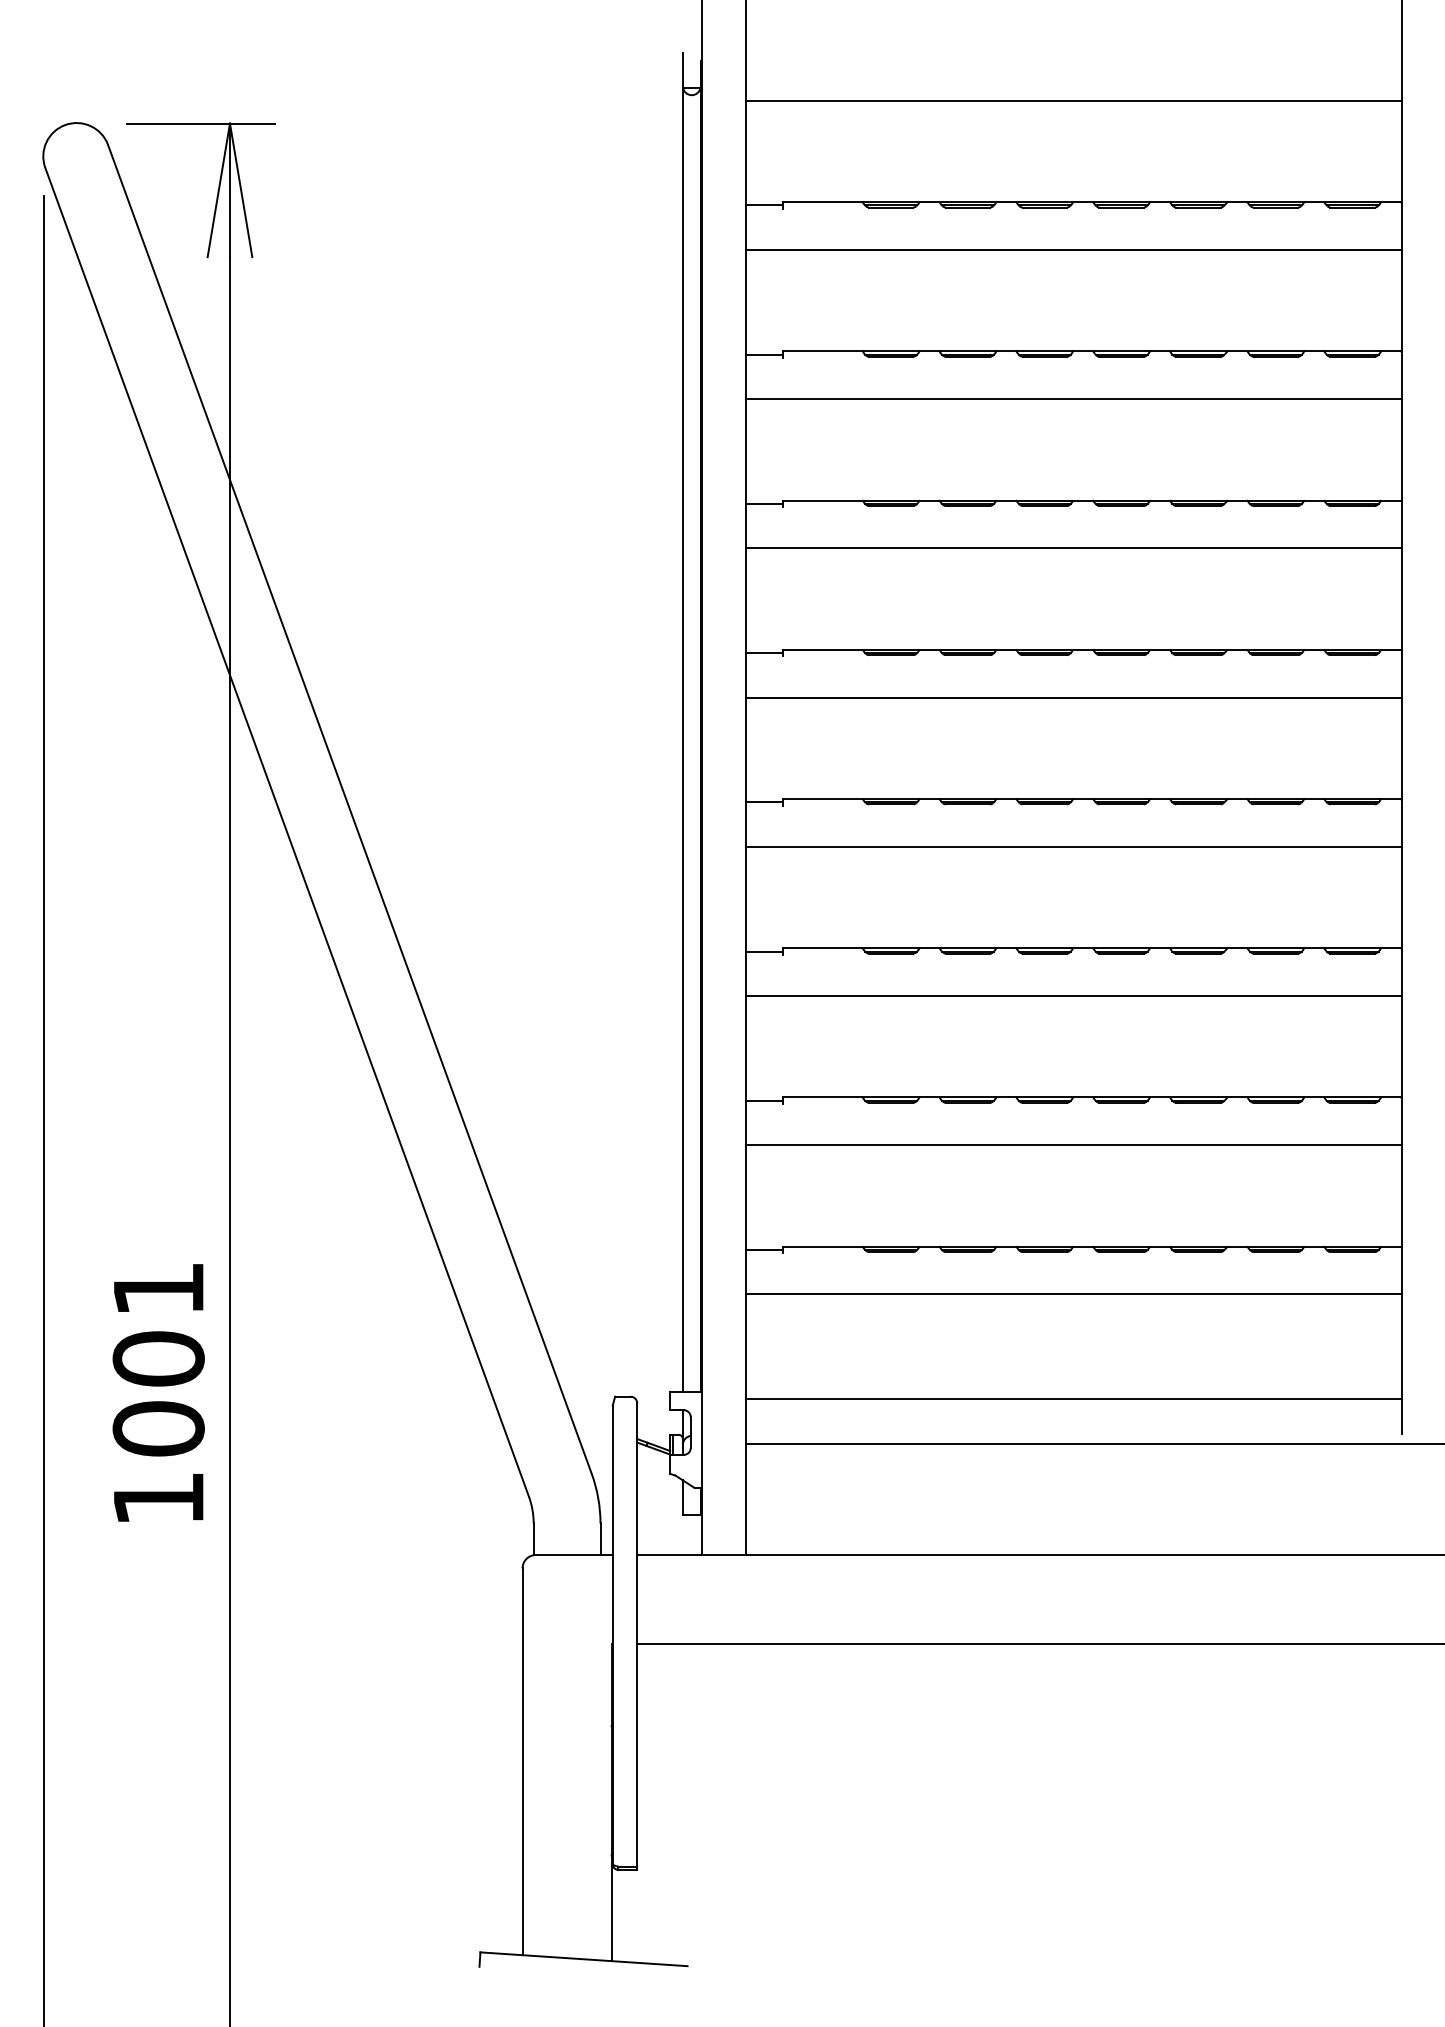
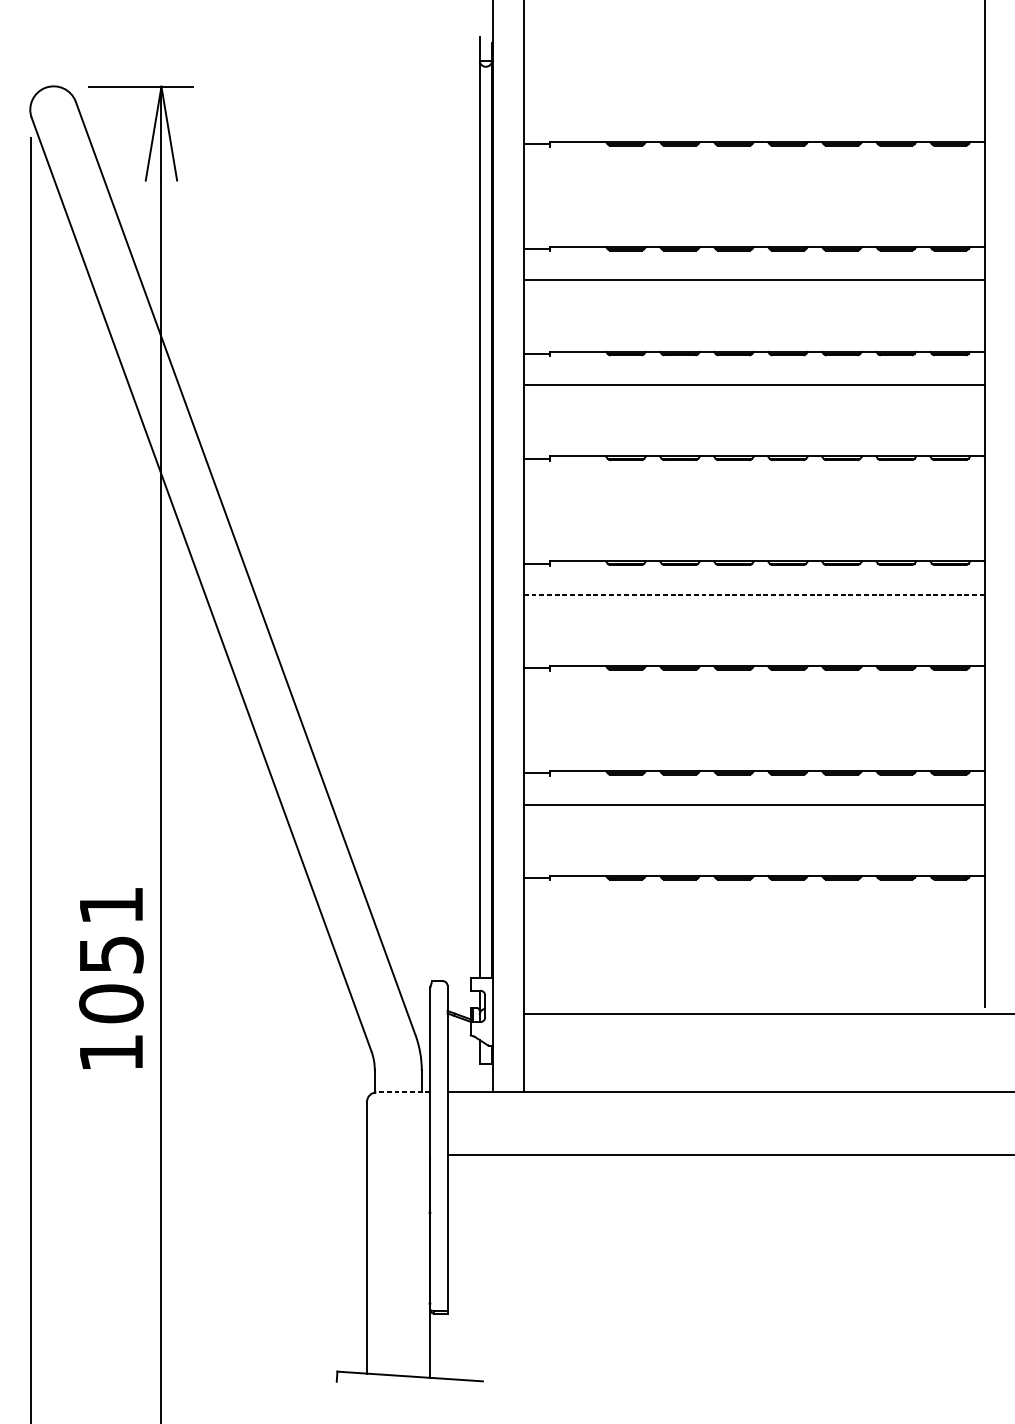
line: (1073, 100) -> (754, 70), removed
line: (1073, 249) -> (754, 175), removed
line: (1073, 697) -> (754, 489), removed
line: (1074, 846) -> (754, 594), solid -> dashed
line: (1073, 996) -> (754, 700), removed
line: (1073, 1294) -> (754, 909), removed
text: (158, 1358) -> (111, 954), 1001 -> 1051
line: (1073, 1399) -> (754, 983), removed
line: (573, 1555) -> (402, 1092), solid -> dashed

